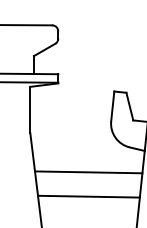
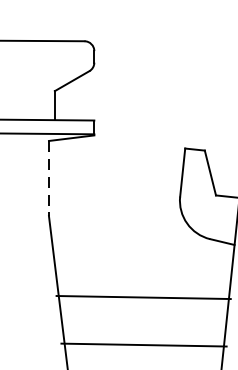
line: (30, 110) -> (49, 179), solid -> dashed
line: (88, 172) -> (143, 297), moved
line: (88, 196) -> (143, 344), moved

